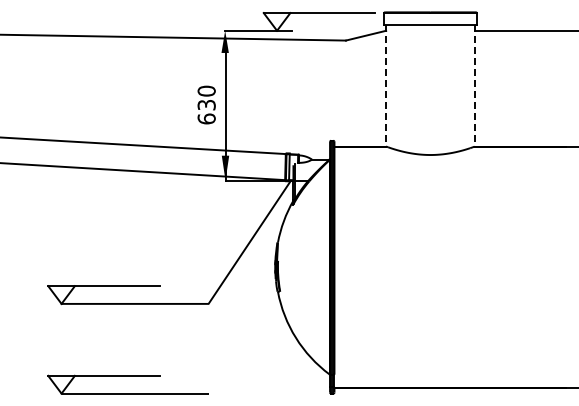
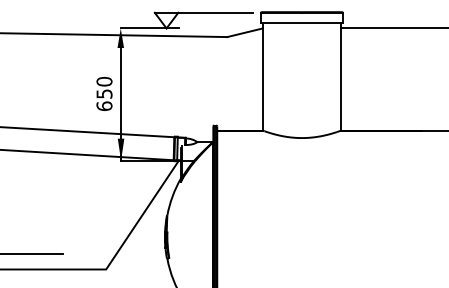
line: (386, 85) -> (263, 76), dashed -> solid
line: (474, 85) -> (340, 76), dashed -> solid
text: (205, 104) -> (103, 93), 630 -> 650

